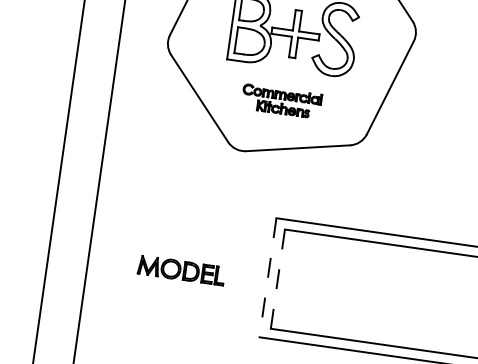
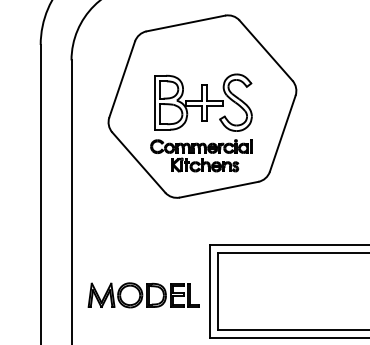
part: (281, 100) -> (201, 155), size x1.67
part: (181, 270) -> (143, 295), size x1.67
line: (268, 279) -> (210, 292), dashed -> solid
line: (277, 279) -> (217, 291), dashed -> solid

